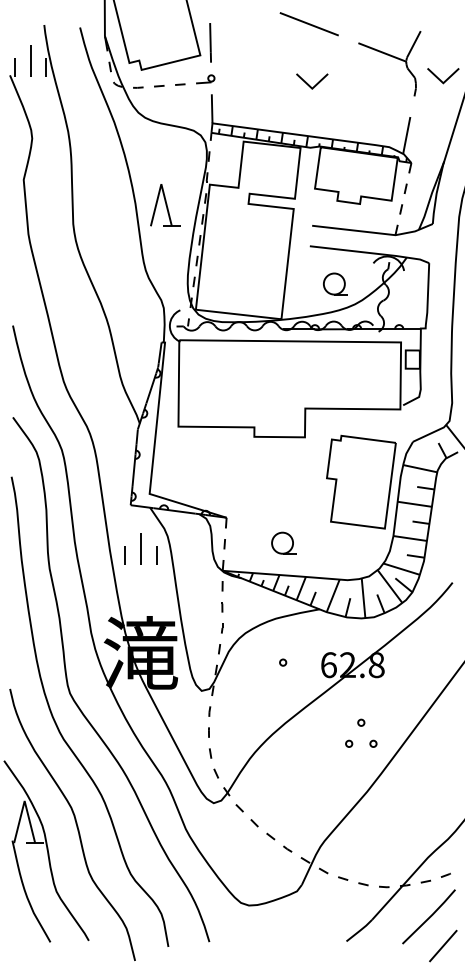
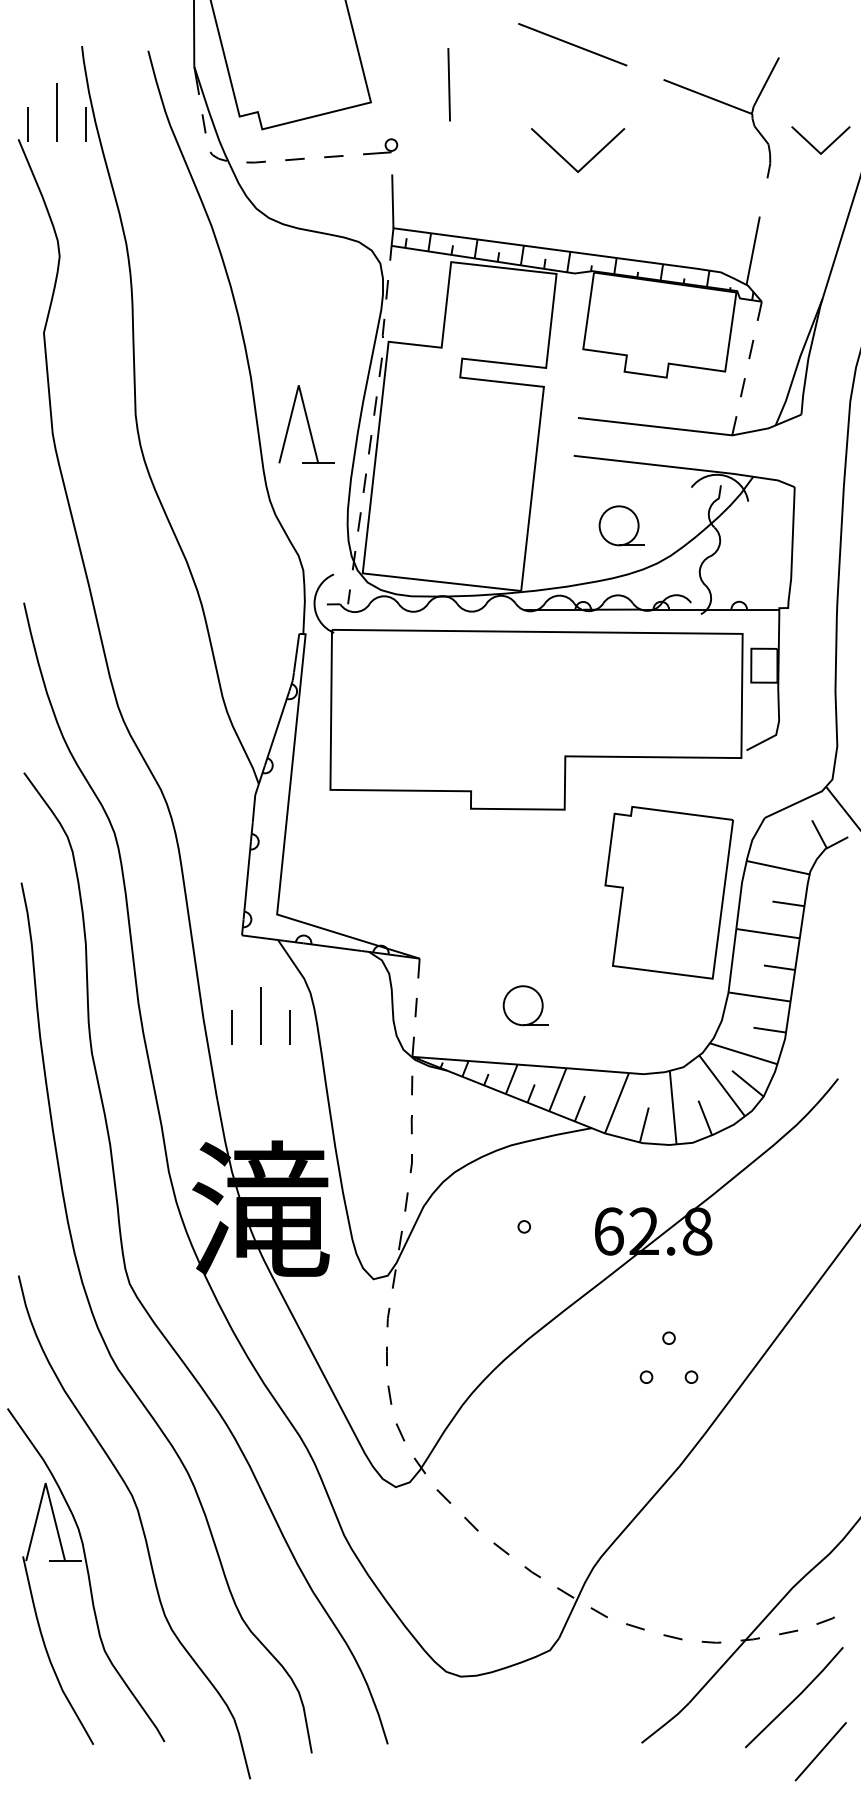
line: (210, 42) -> (449, 84), moved
part: (312, 81) -> (578, 150), size x1.6
part: (165, 205) -> (306, 424), moved

